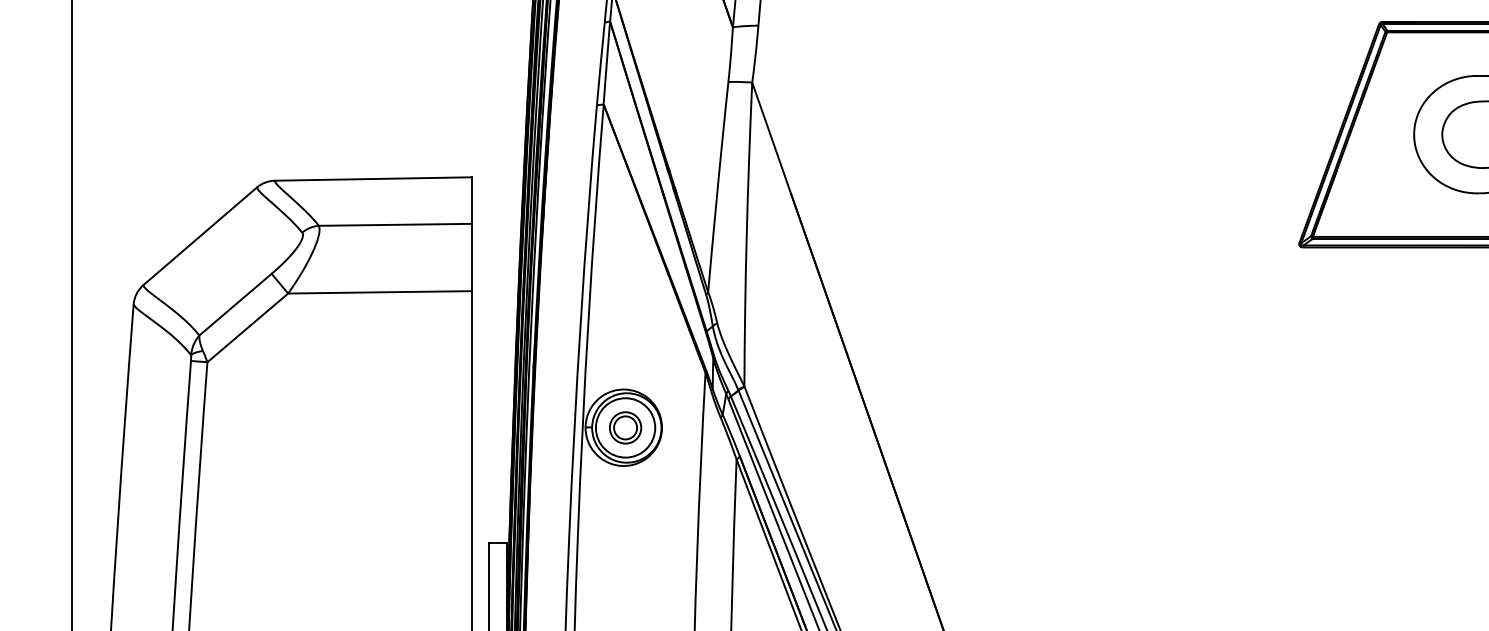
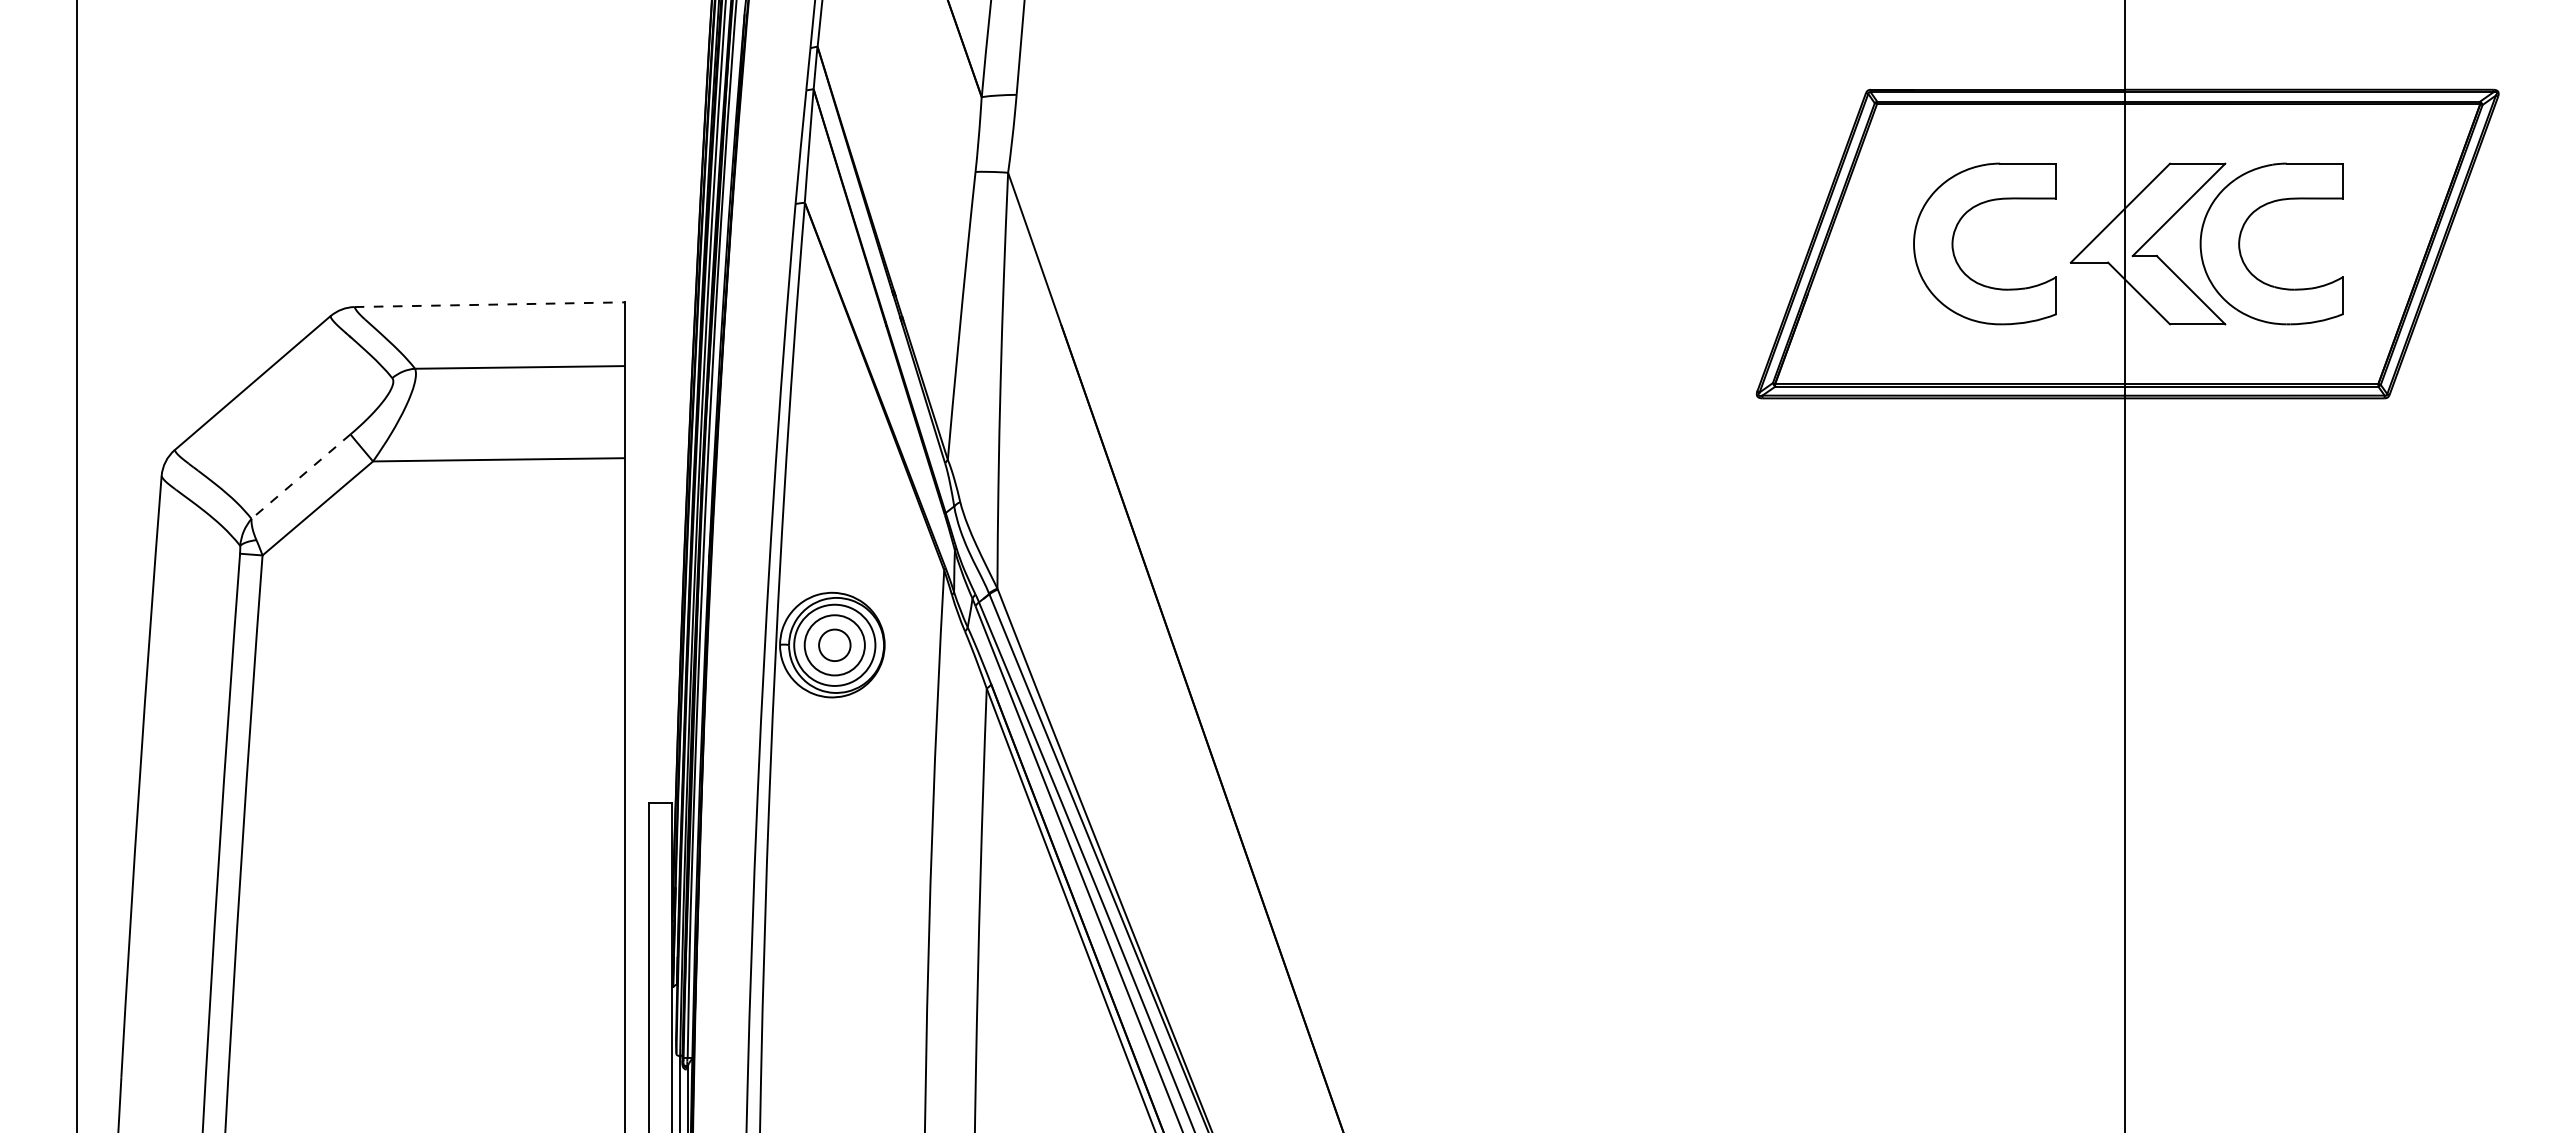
line: (373, 178) -> (489, 304), solid -> dashed
line: (235, 304) -> (300, 476), solid -> dashed
circle: (625, 427) -> (834, 644), size x1.4

